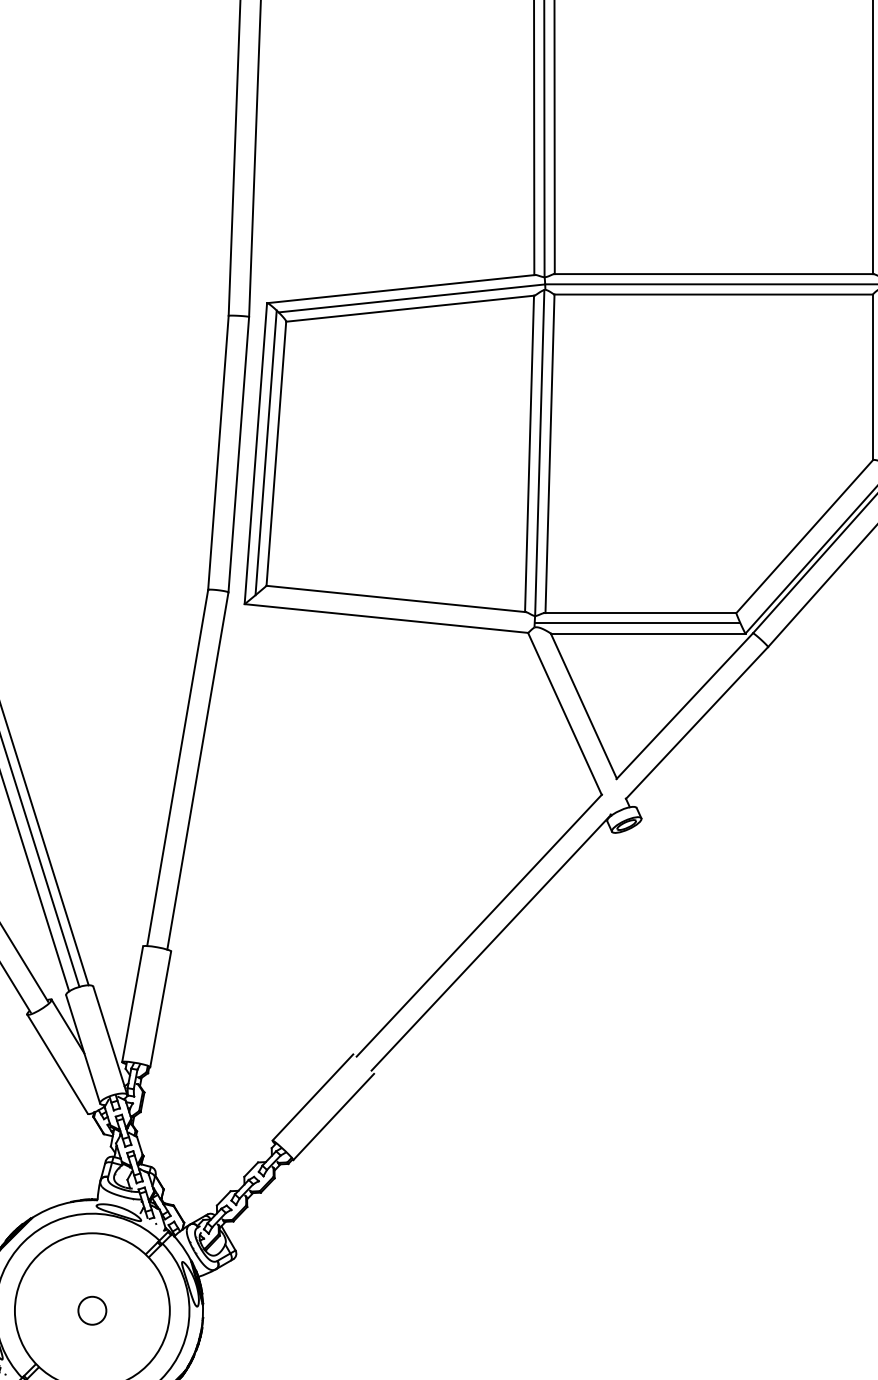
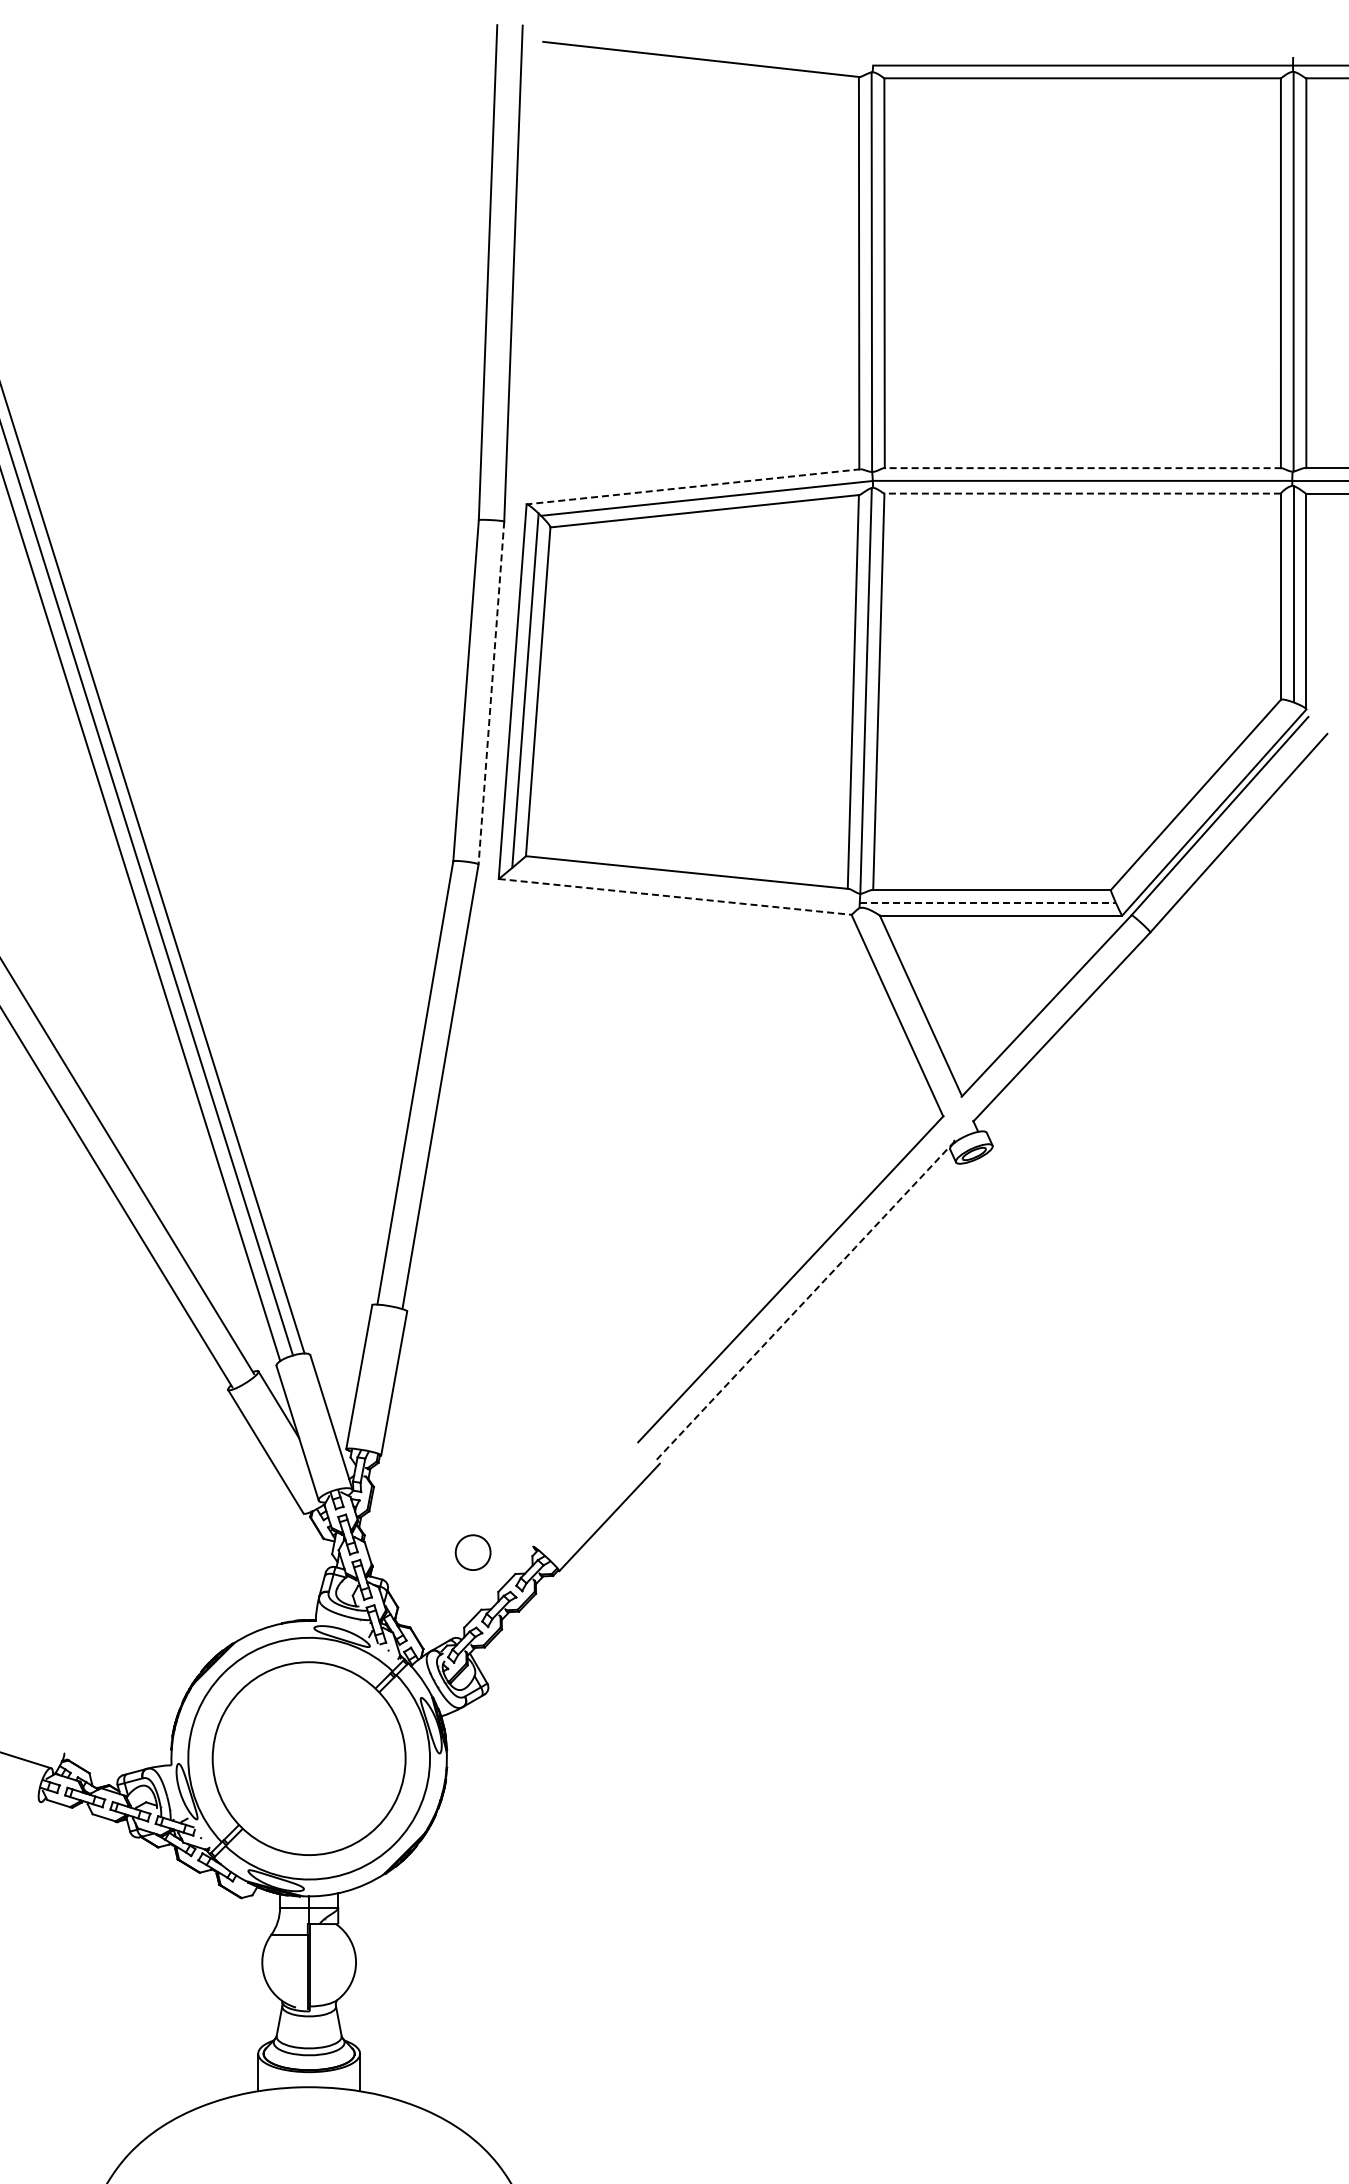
line: (713, 274) -> (1082, 468), solid -> dashed
line: (401, 288) -> (693, 486), solid -> dashed
line: (713, 294) -> (1082, 493), solid -> dashed
line: (238, 454) -> (491, 692), solid -> dashed
line: (386, 618) -> (675, 896), solid -> dashed
line: (638, 623) -> (988, 902), solid -> dashed
line: (491, 942) -> (805, 1300), solid -> dashed
line: (312, 1096) -> (583, 1492), removed
circle: (91, 1310) -> (472, 1552), moved

